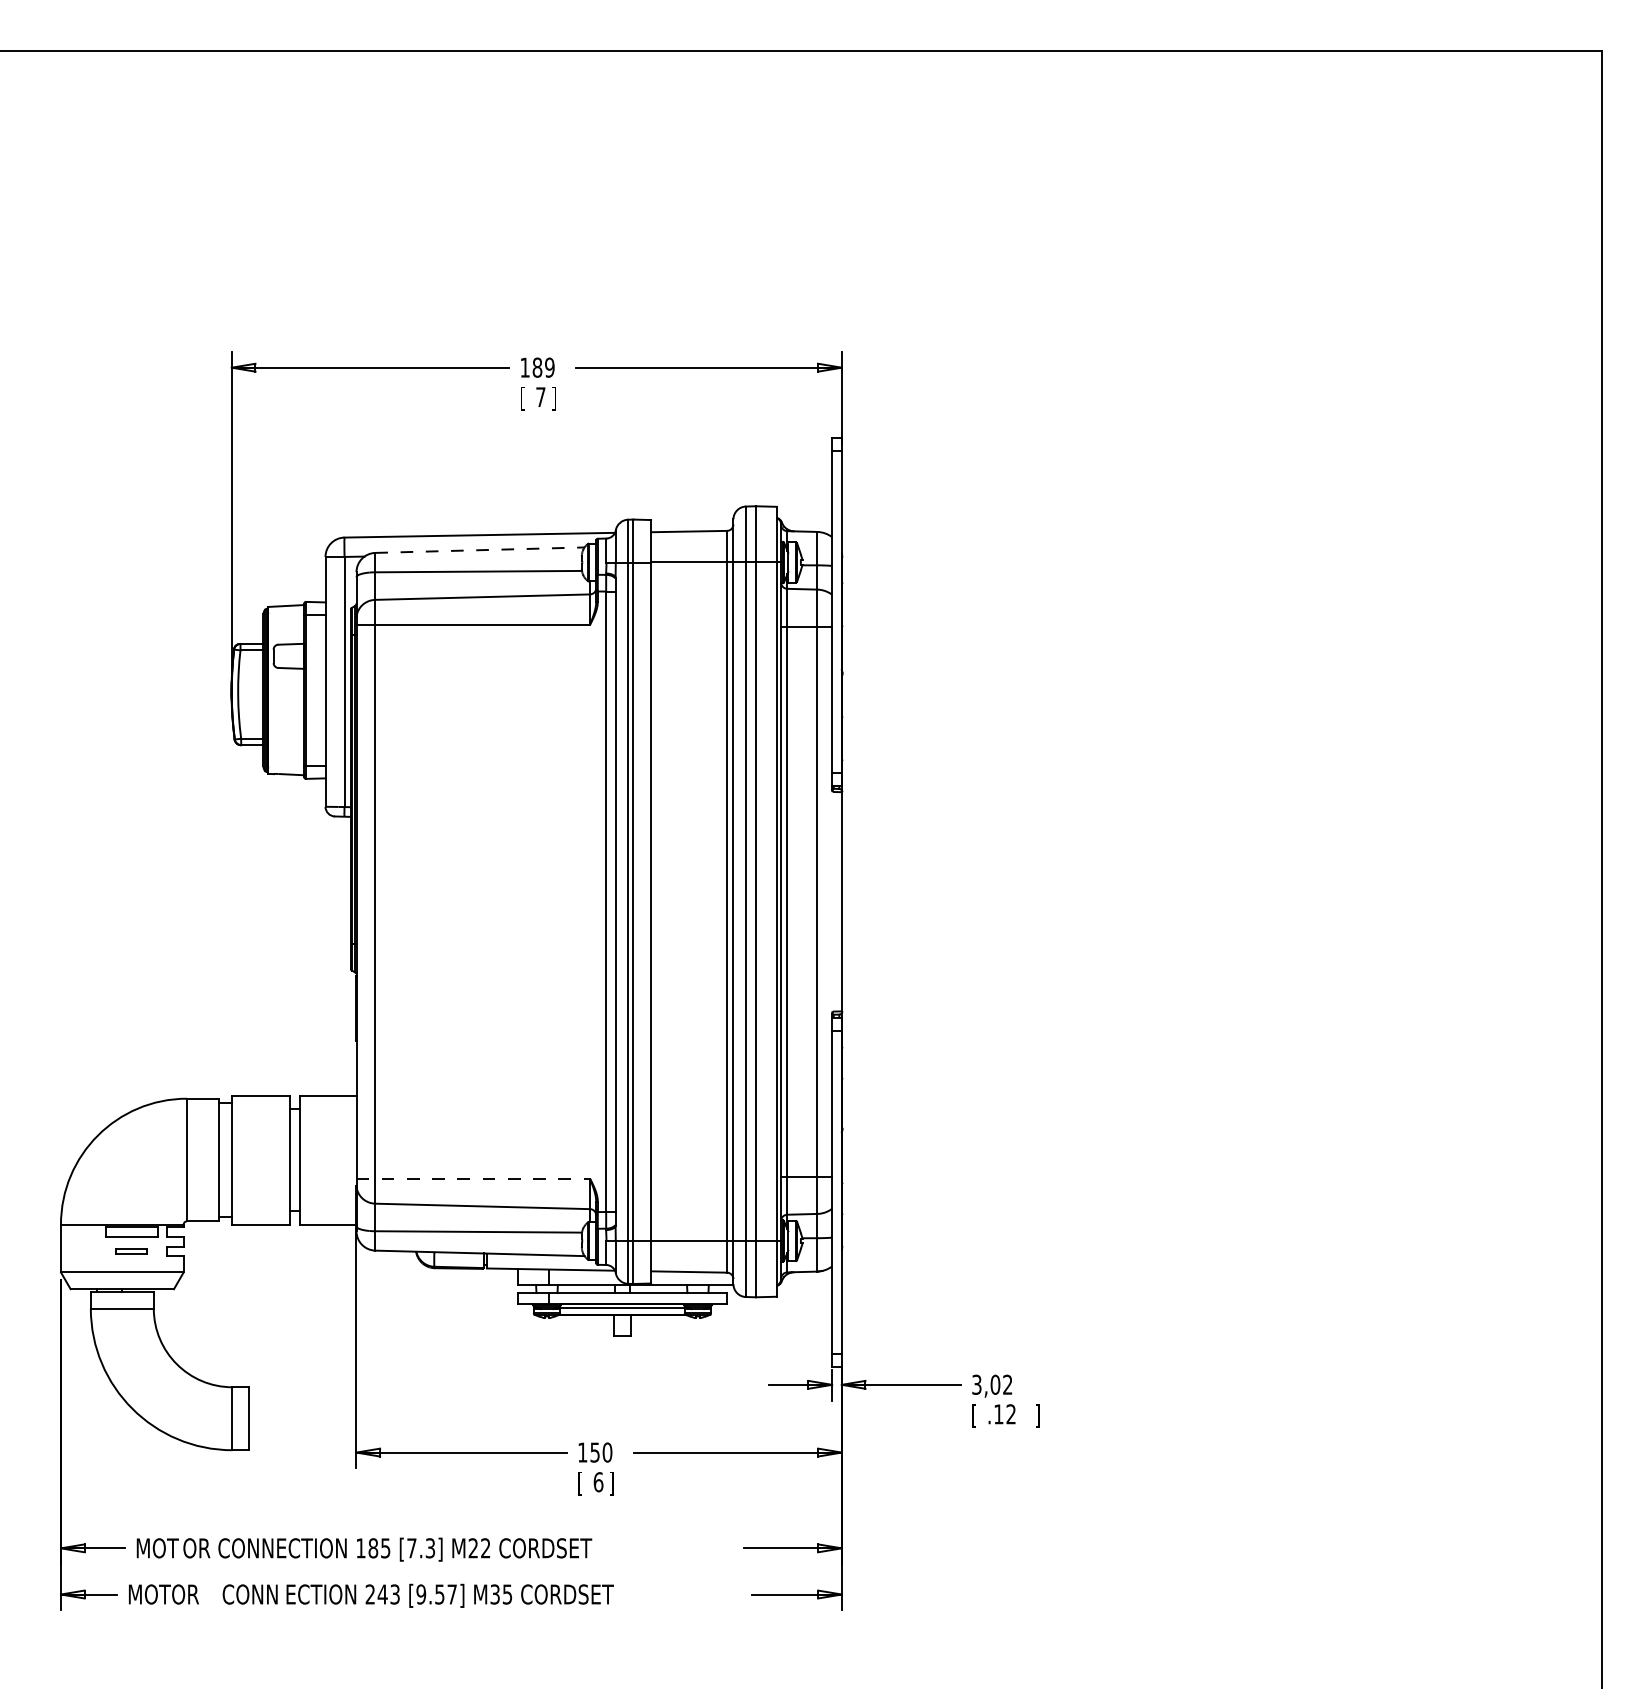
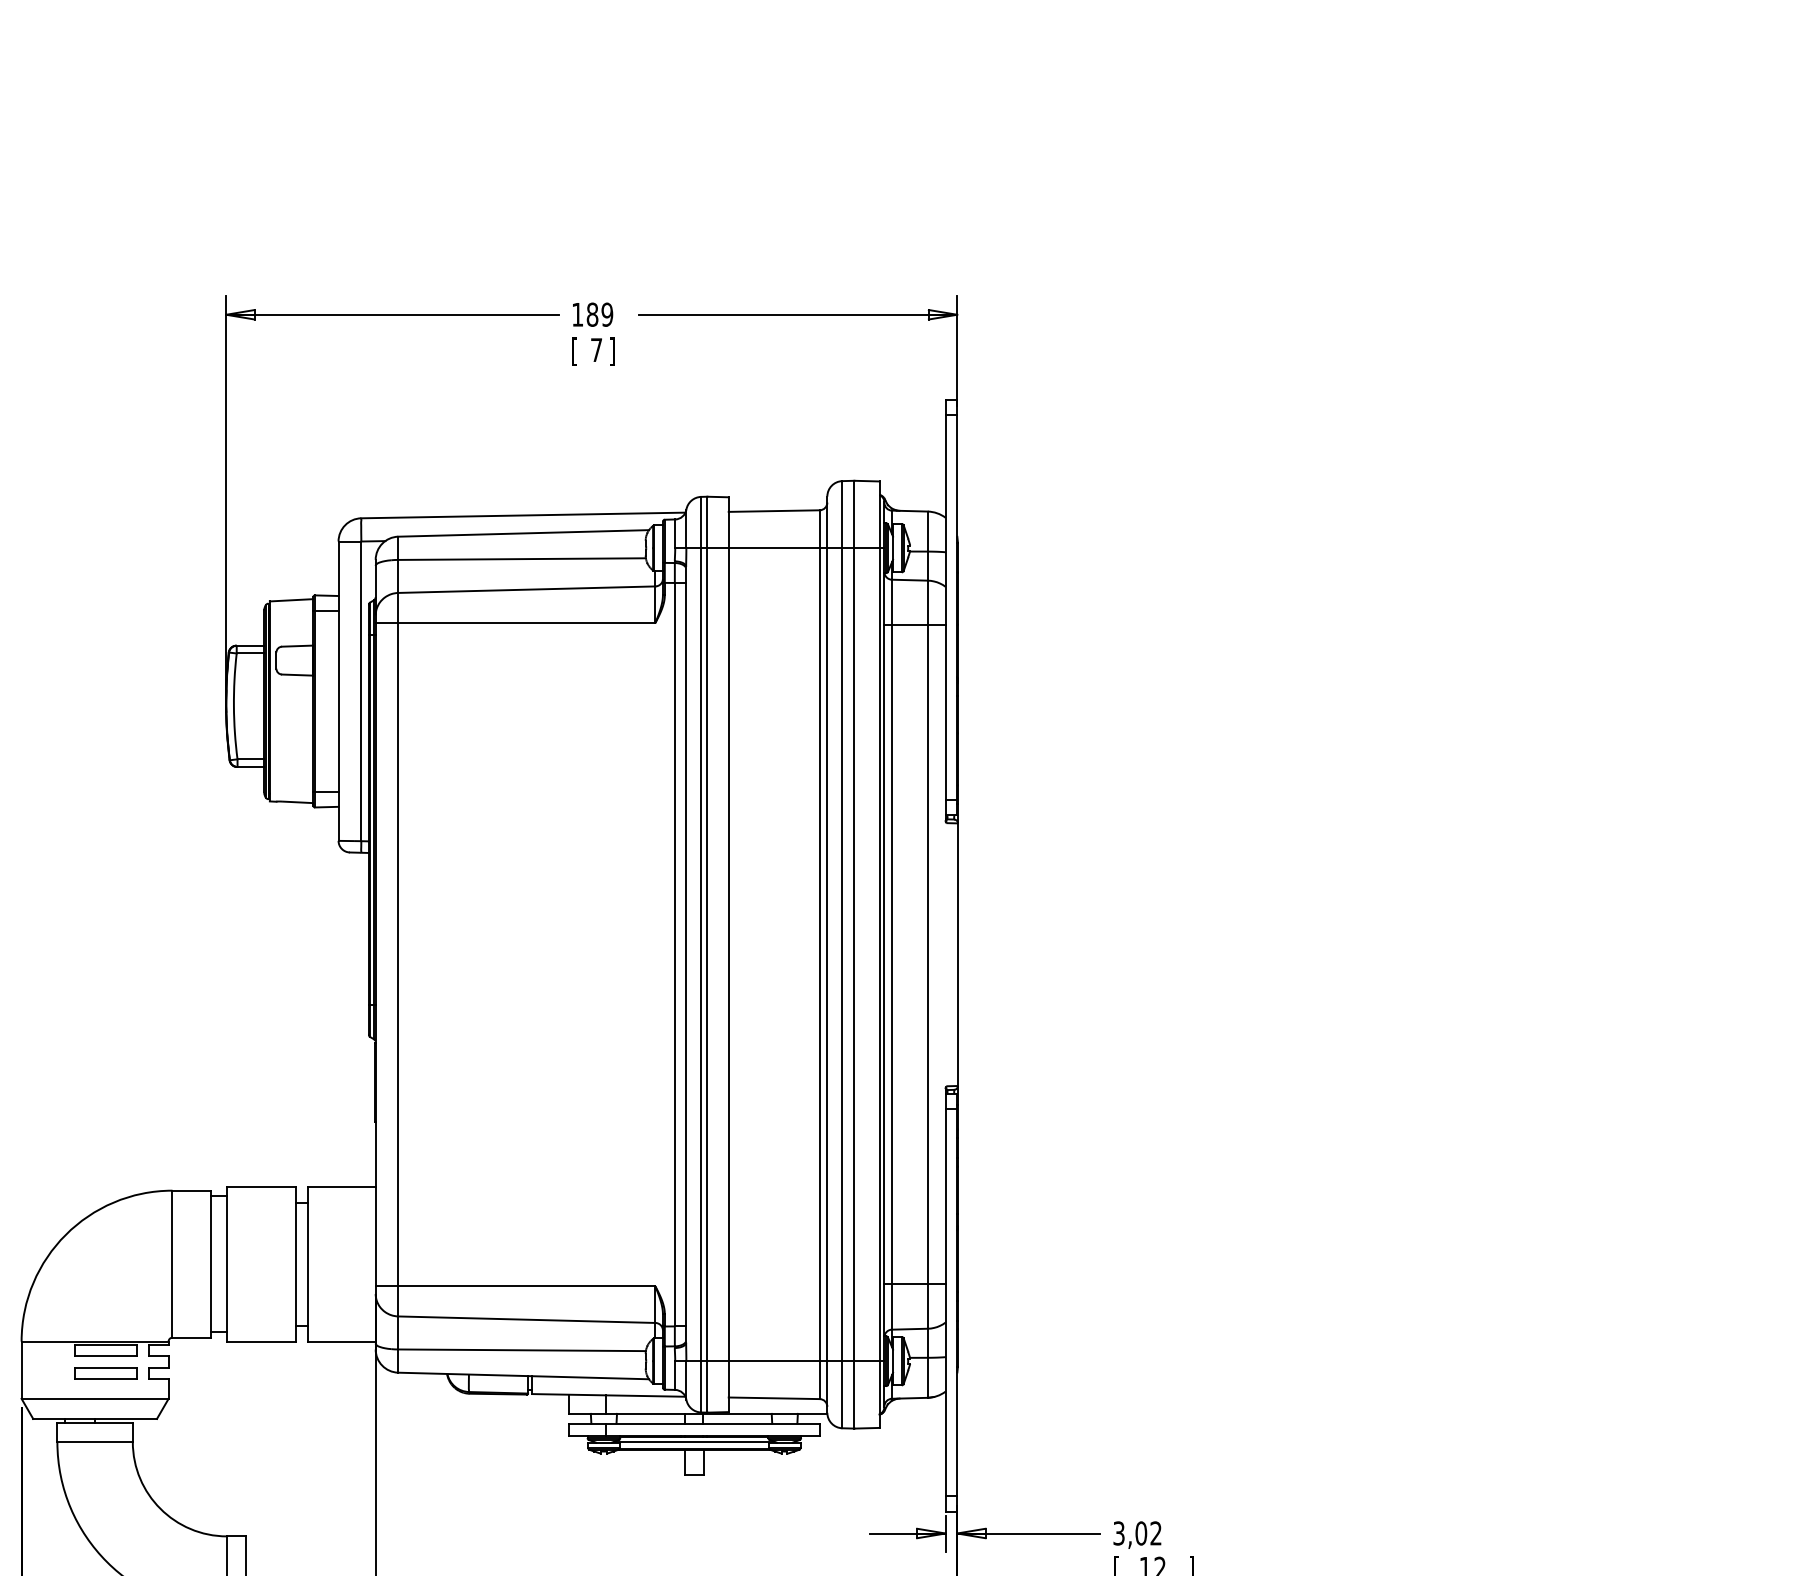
line: (480, 550) -> (524, 533), dashed -> solid
line: (473, 1178) -> (515, 1286), dashed -> solid
part: (131, 1251) -> (106, 1373), size x1.67

